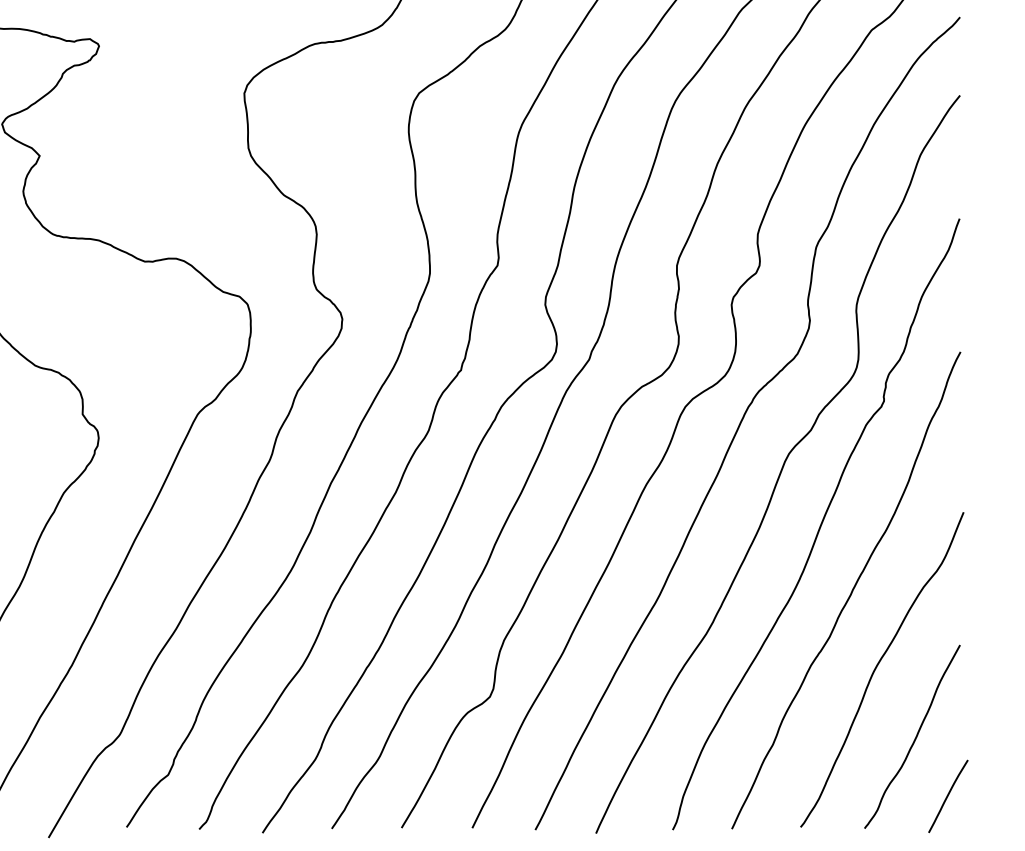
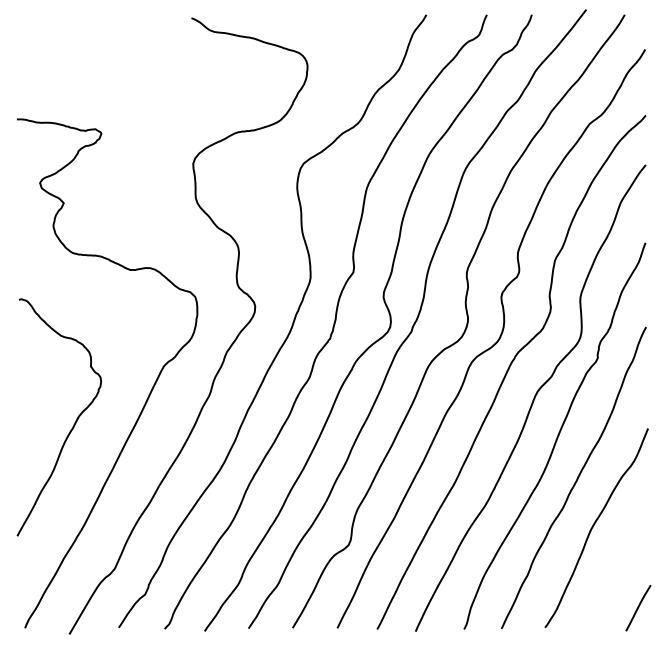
curve: (913, 738) -> (616, 571), removed

